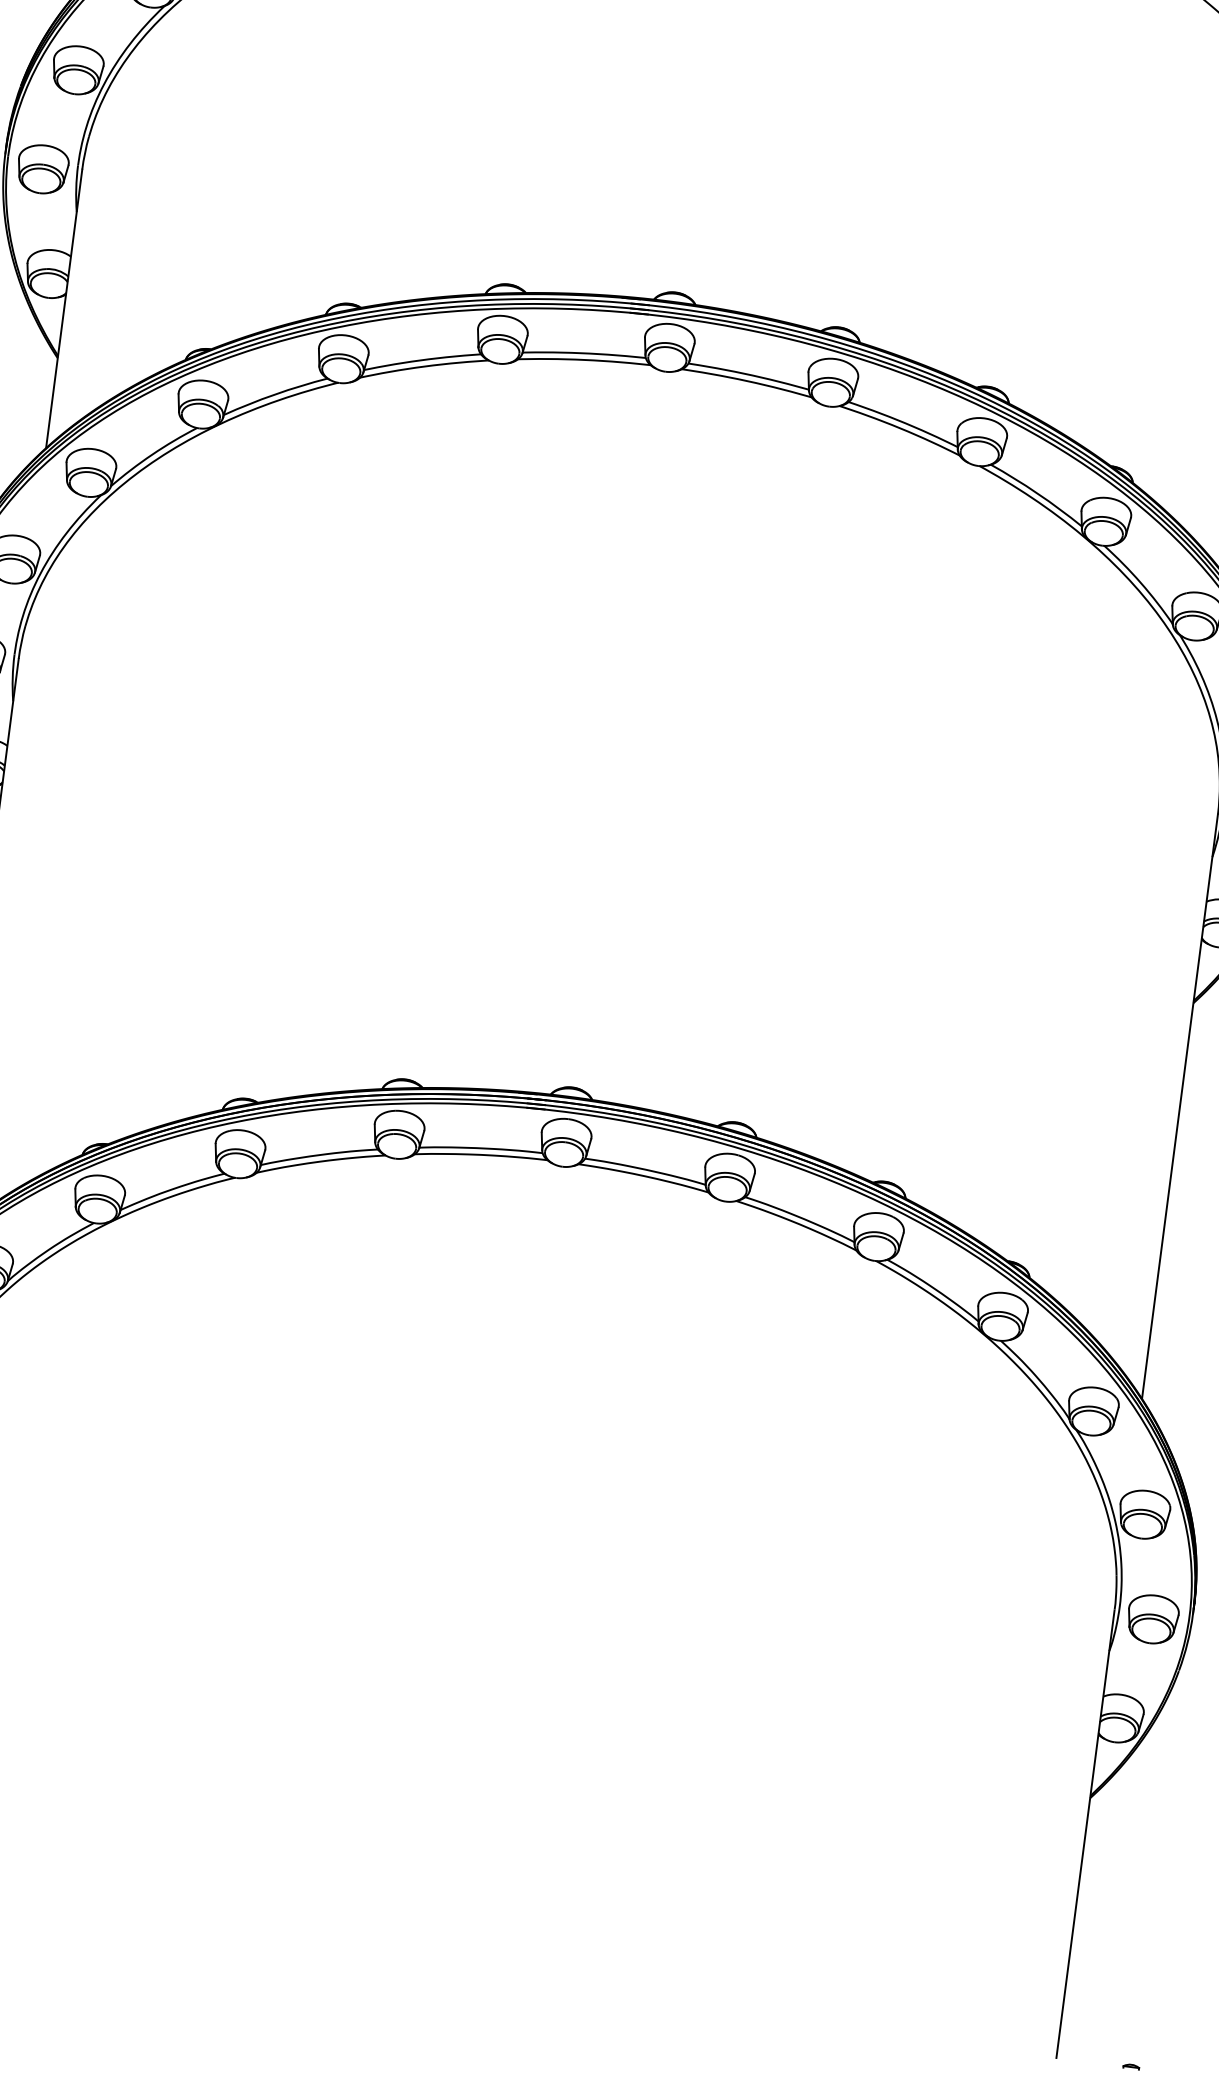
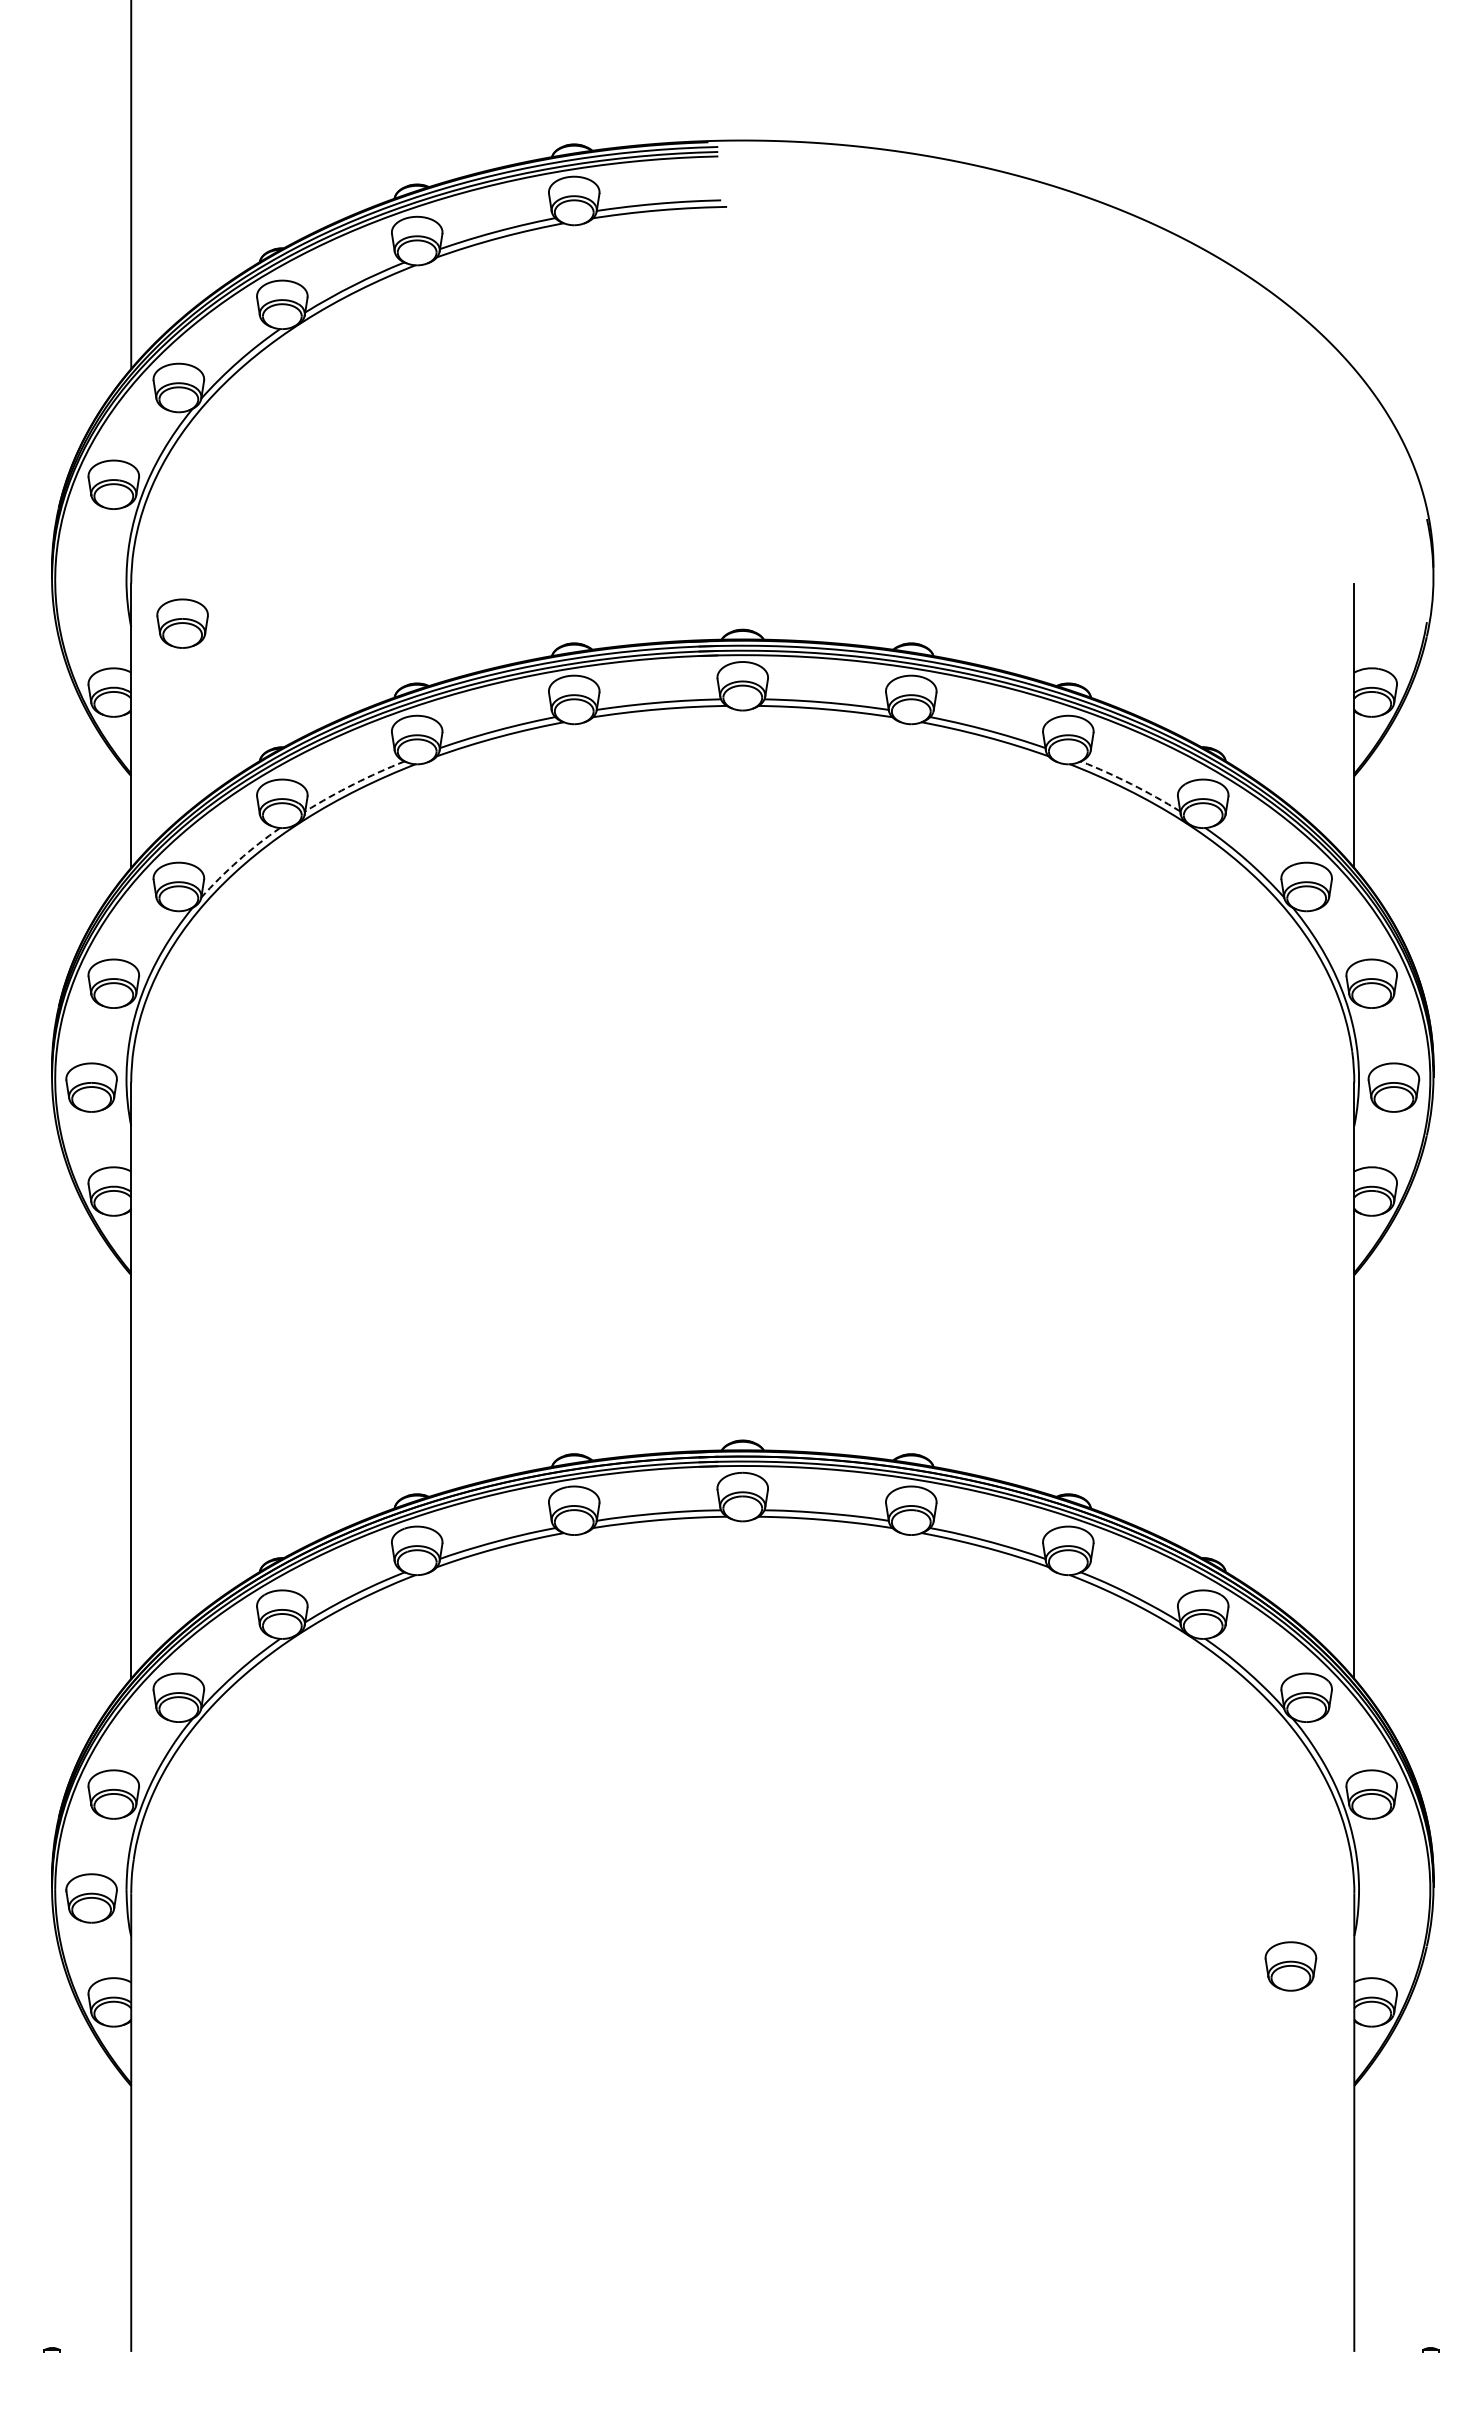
part: (42, 169) -> (182, 623), moved
arc: (274, 394) -> (353, 784), solid -> dashed
arc: (152, 454) -> (238, 860), solid -> dashed
arc: (1037, 493) -> (1131, 784), solid -> dashed
part: (1152, 1619) -> (1290, 1966), moved

